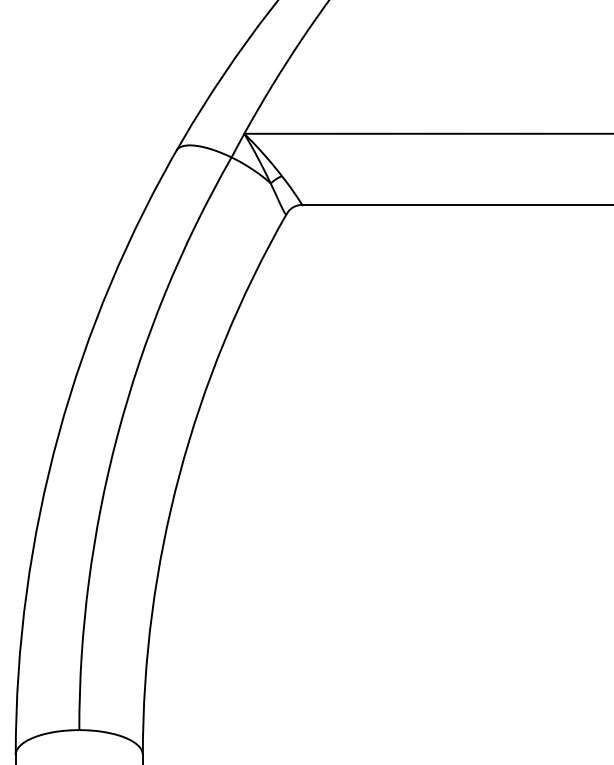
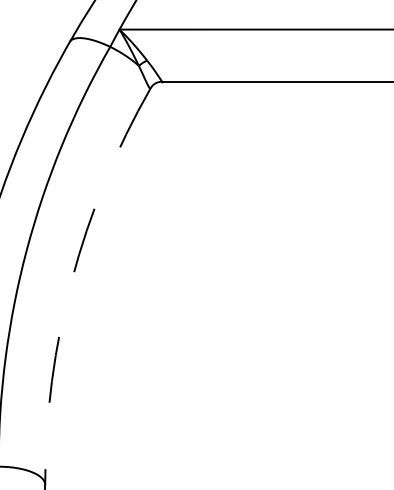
arc: (179, 475) -> (72, 280), solid -> dashed

